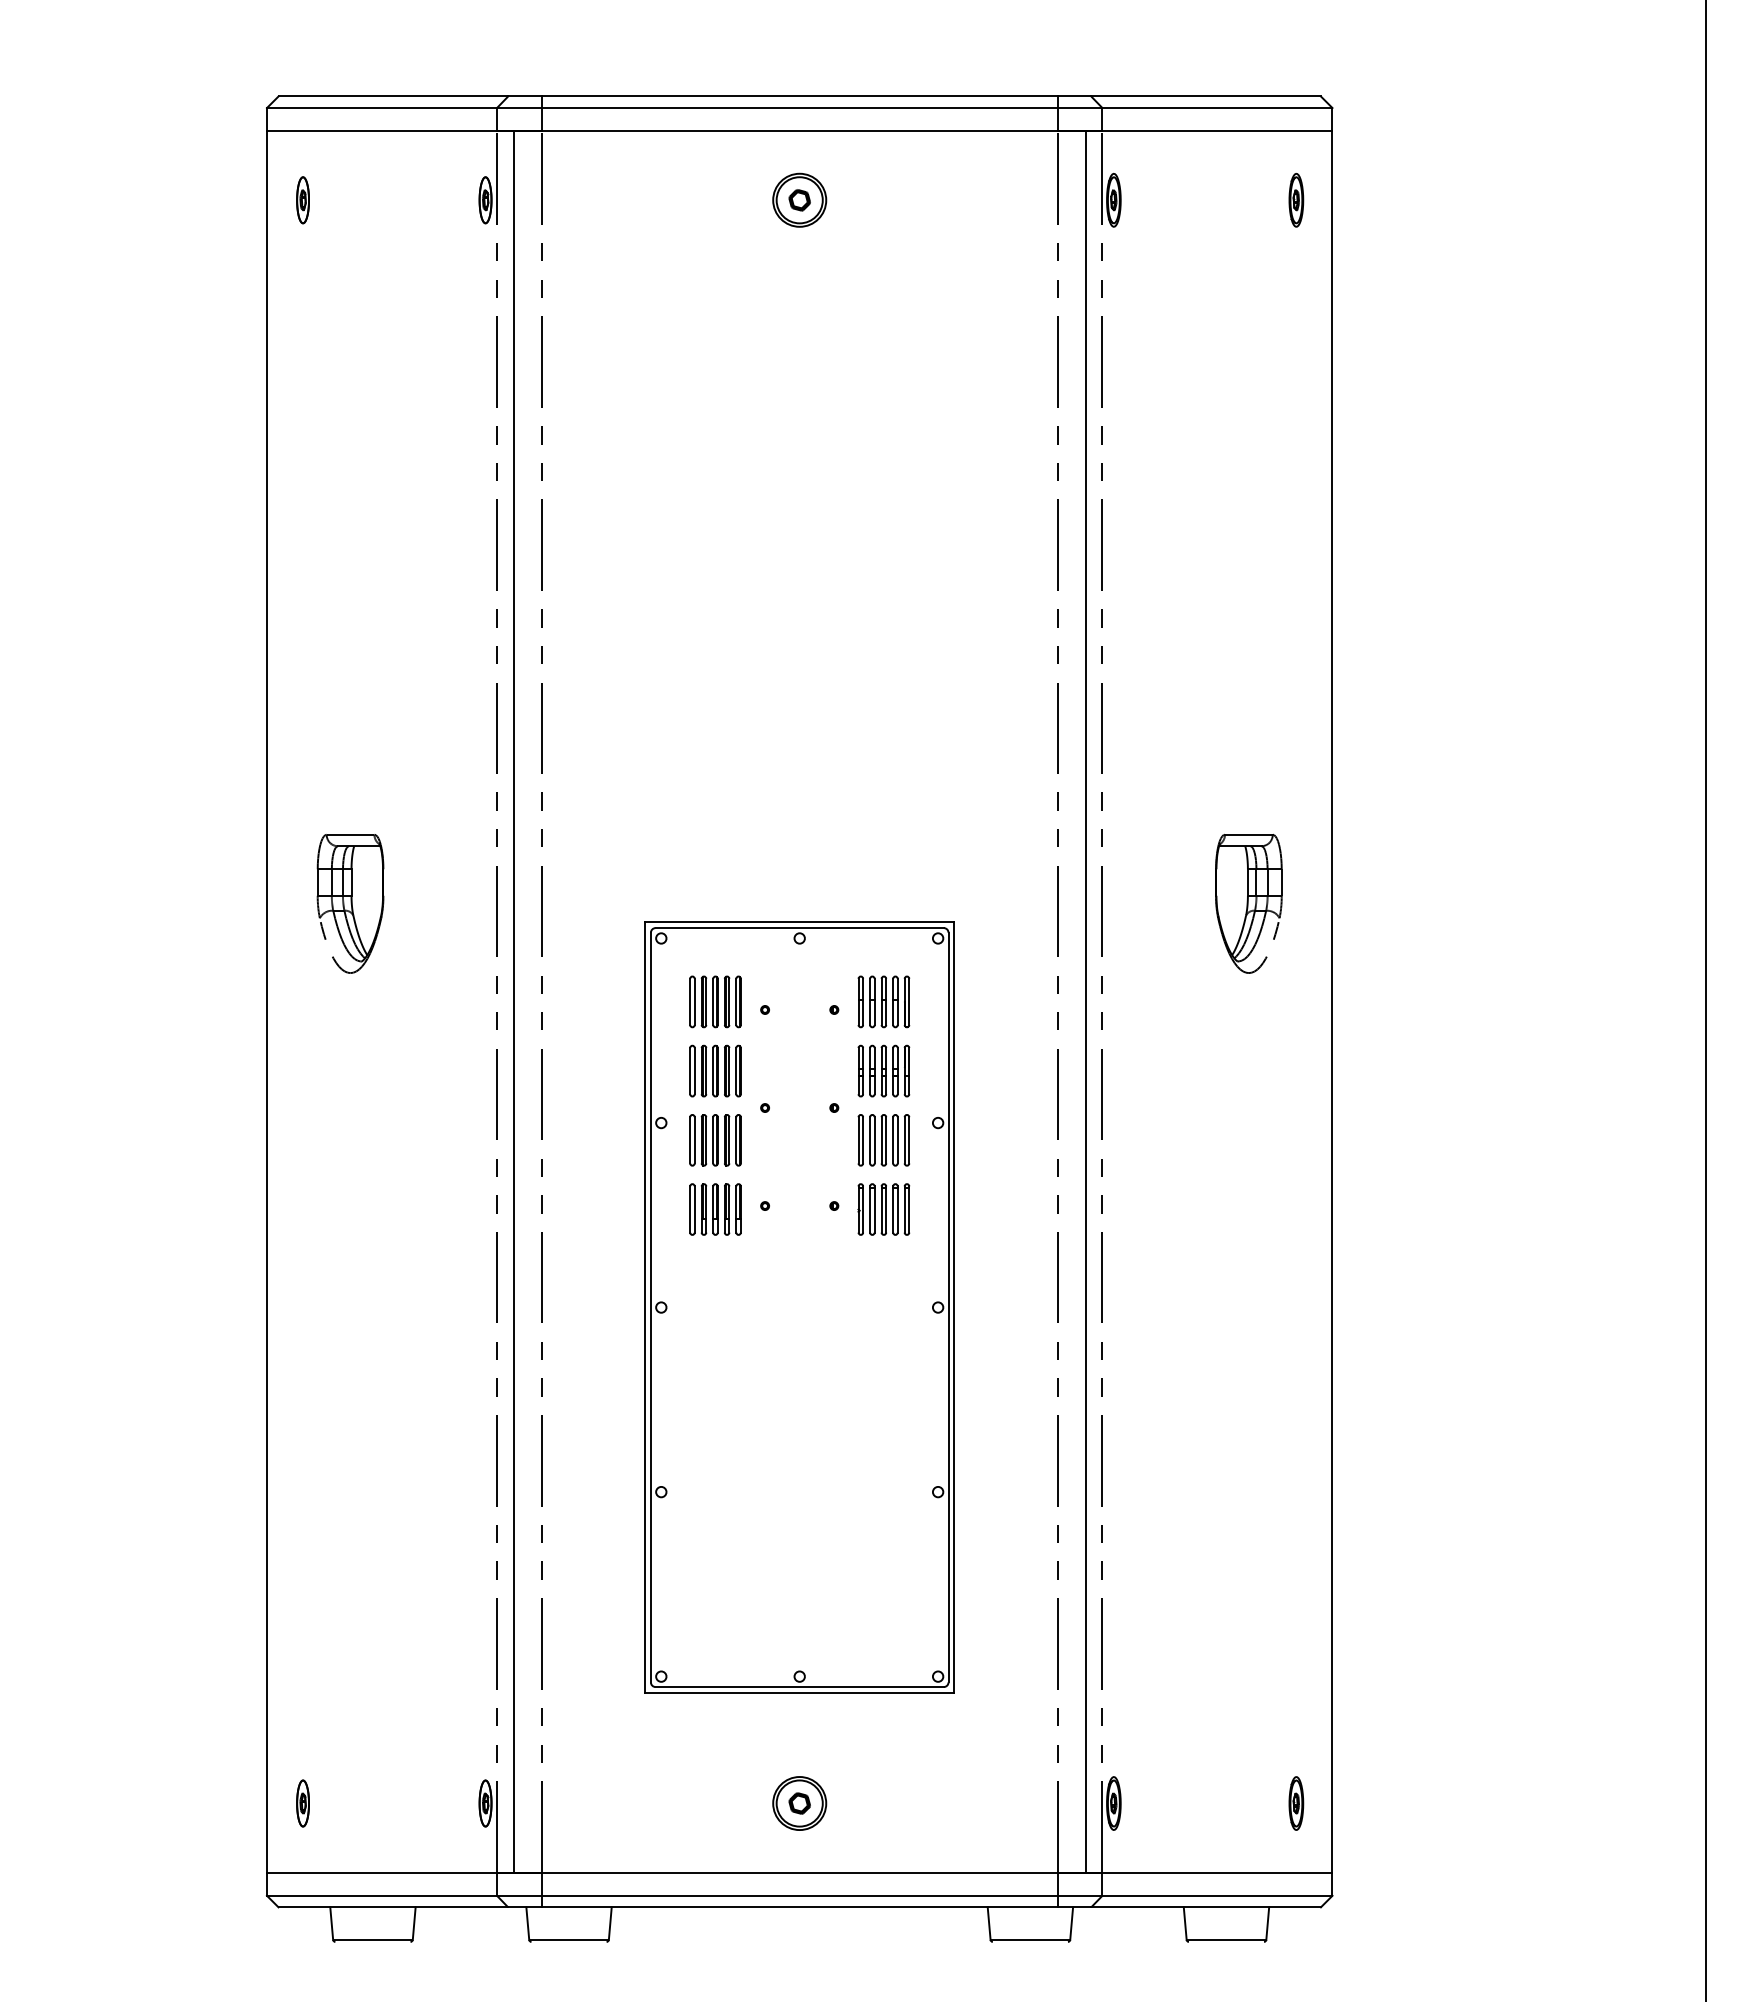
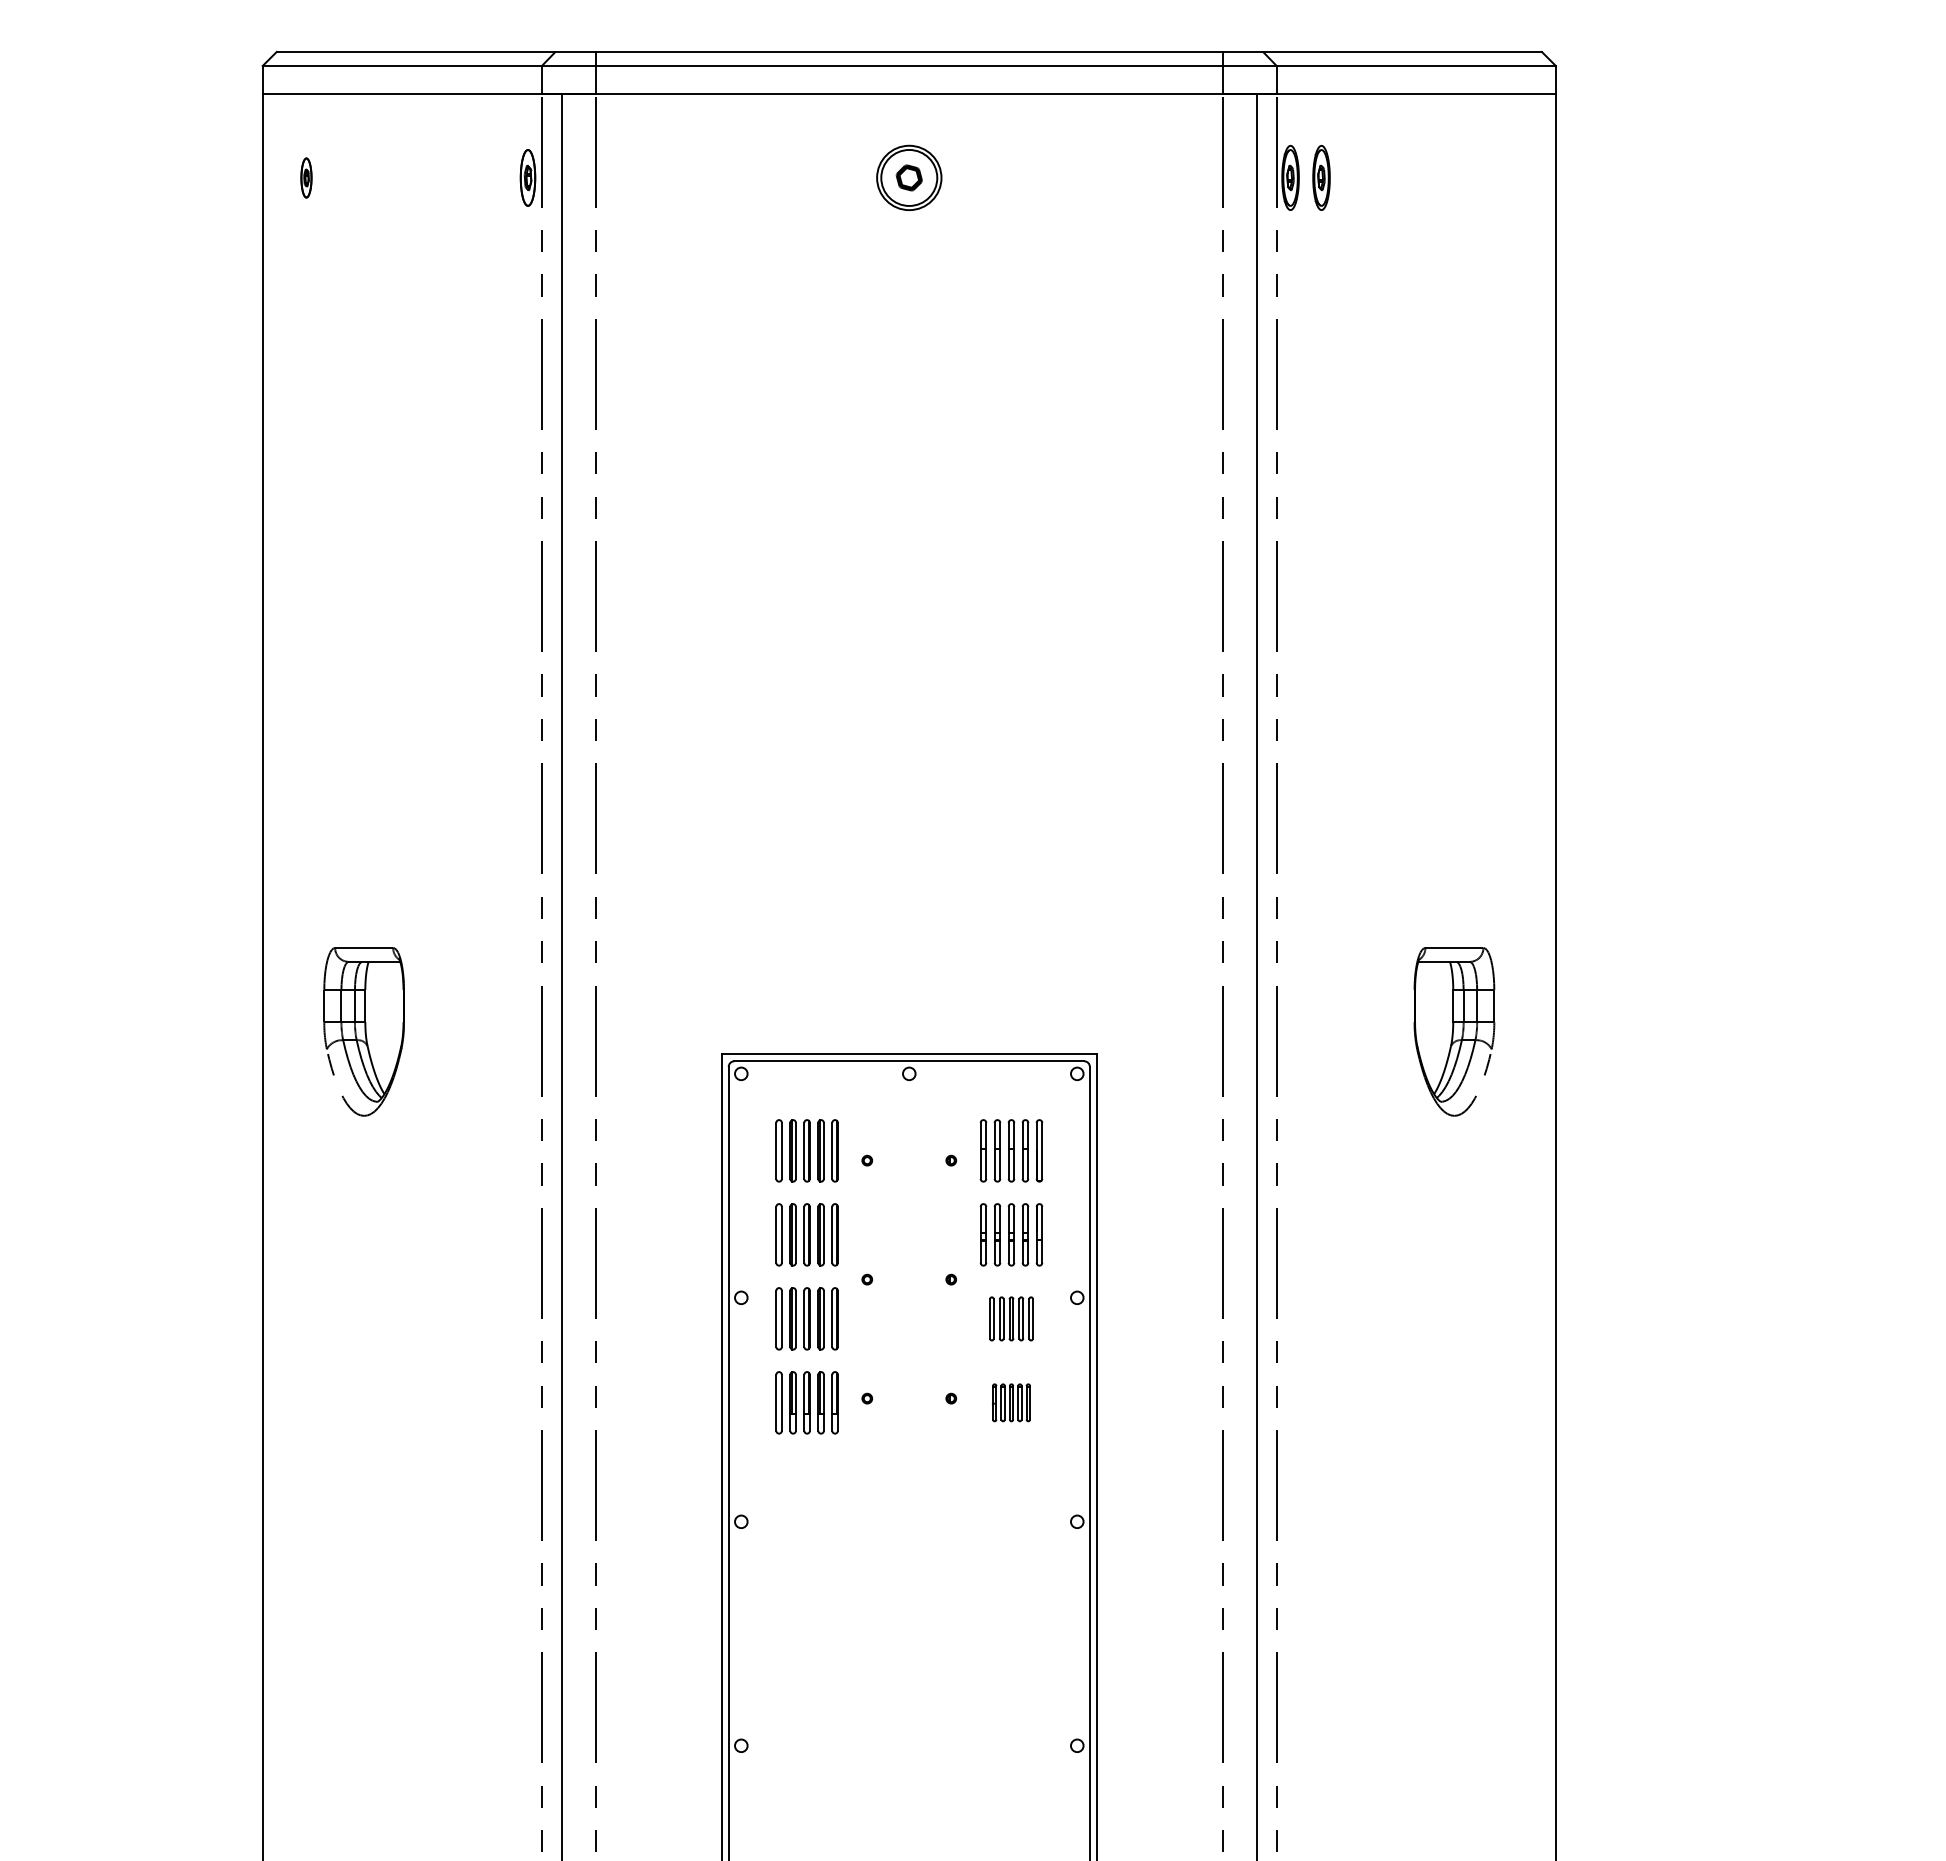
part: (302, 200) -> (305, 178), size x0.7
part: (1296, 200) -> (1321, 178), moved
part: (883, 1140) -> (1010, 1319), size x0.7
part: (883, 1209) -> (1010, 1402), size x0.6

